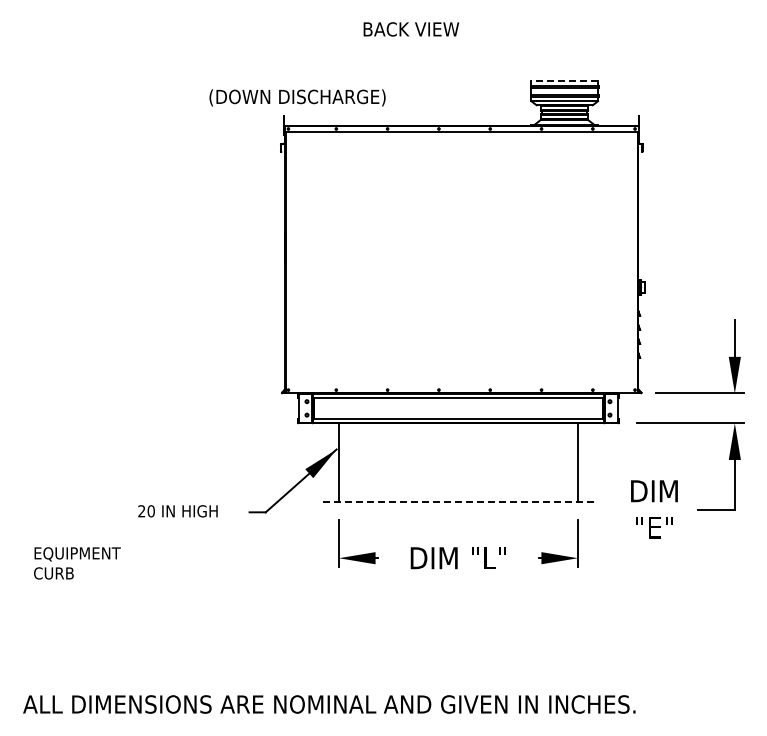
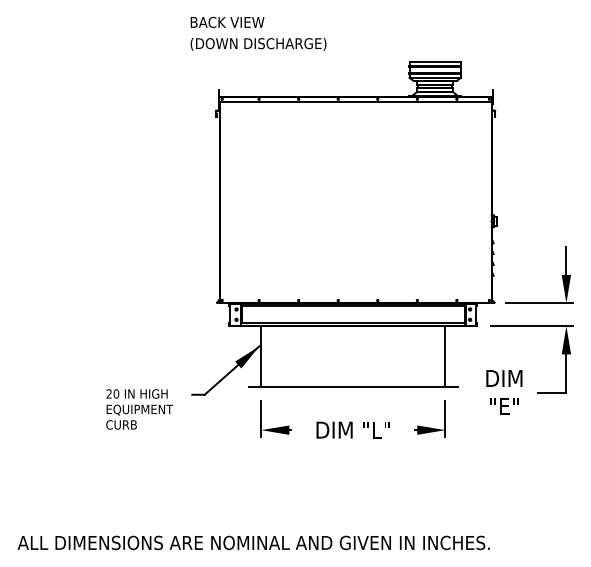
text: (411, 29) -> (227, 22), moved
line: (564, 80) -> (435, 61), dashed -> solid
text: (297, 97) -> (258, 44), moved
line: (458, 502) -> (353, 387), dashed -> solid
text: (77, 563) -> (139, 417), moved

